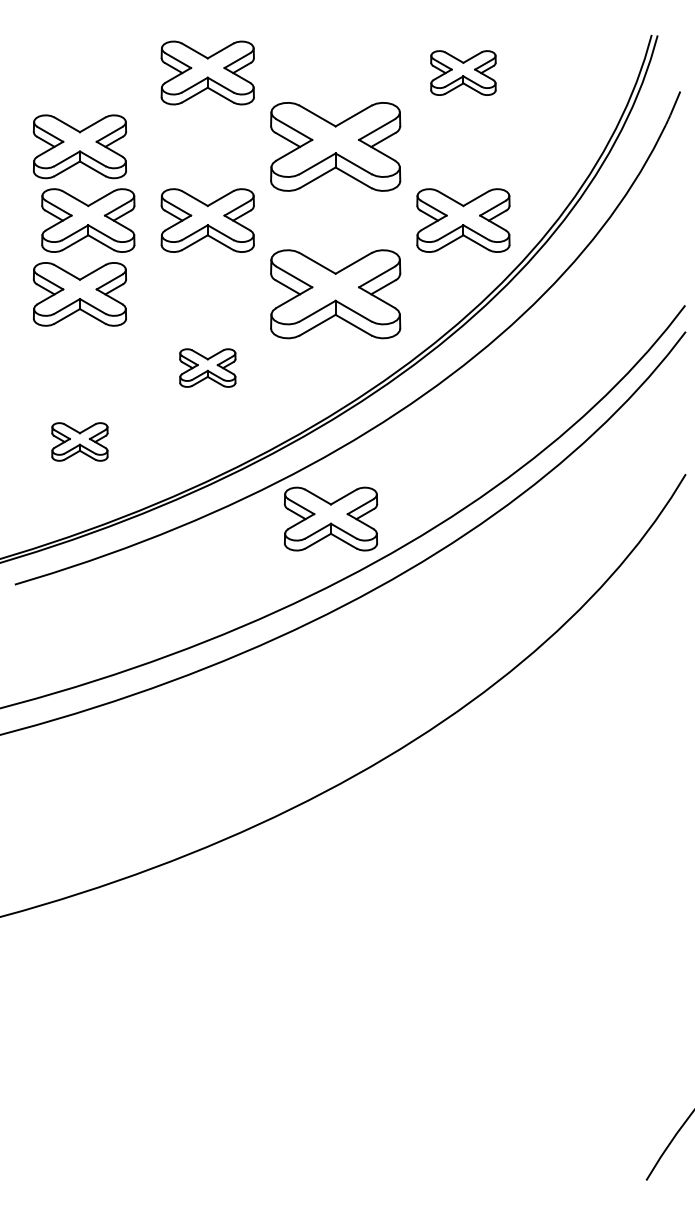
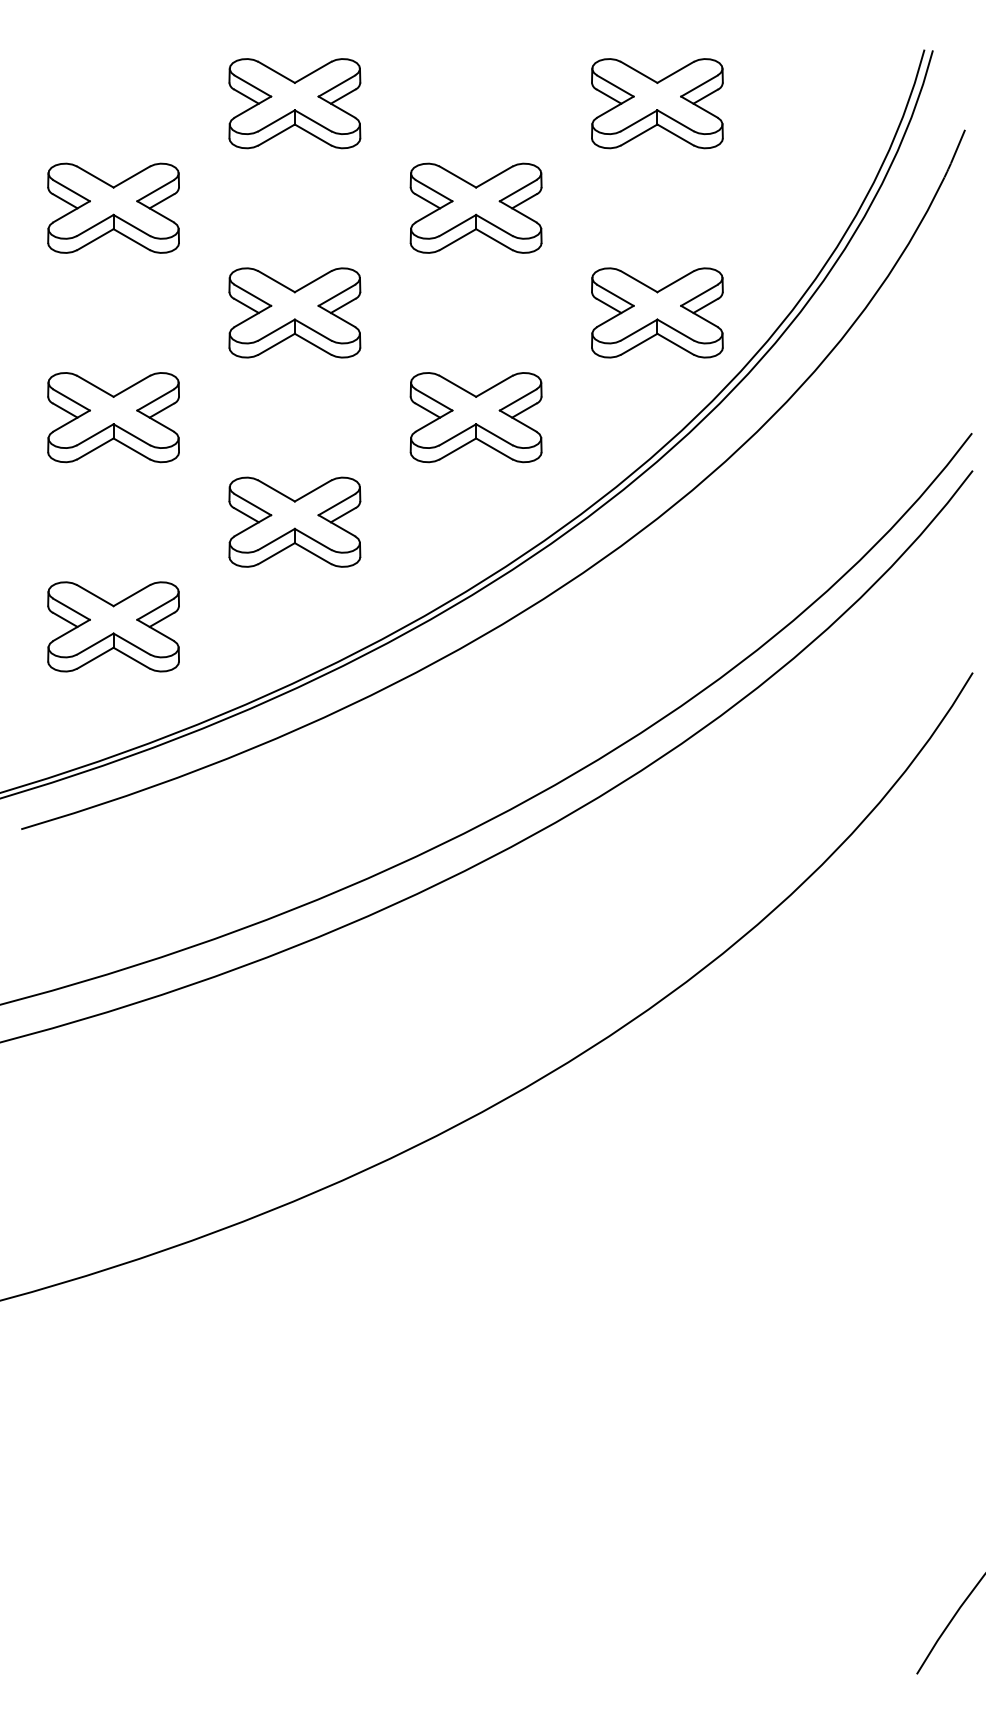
part: (463, 72) -> (657, 103), size x1.43
part: (335, 146) -> (475, 207), size x0.71
part: (88, 220) -> (125, 312), removed
part: (335, 294) -> (475, 417), size x0.71
part: (207, 367) -> (294, 521), size x1.67
part: (79, 441) -> (113, 626), size x1.67
part: (330, 518) -> (469, 735), removed

